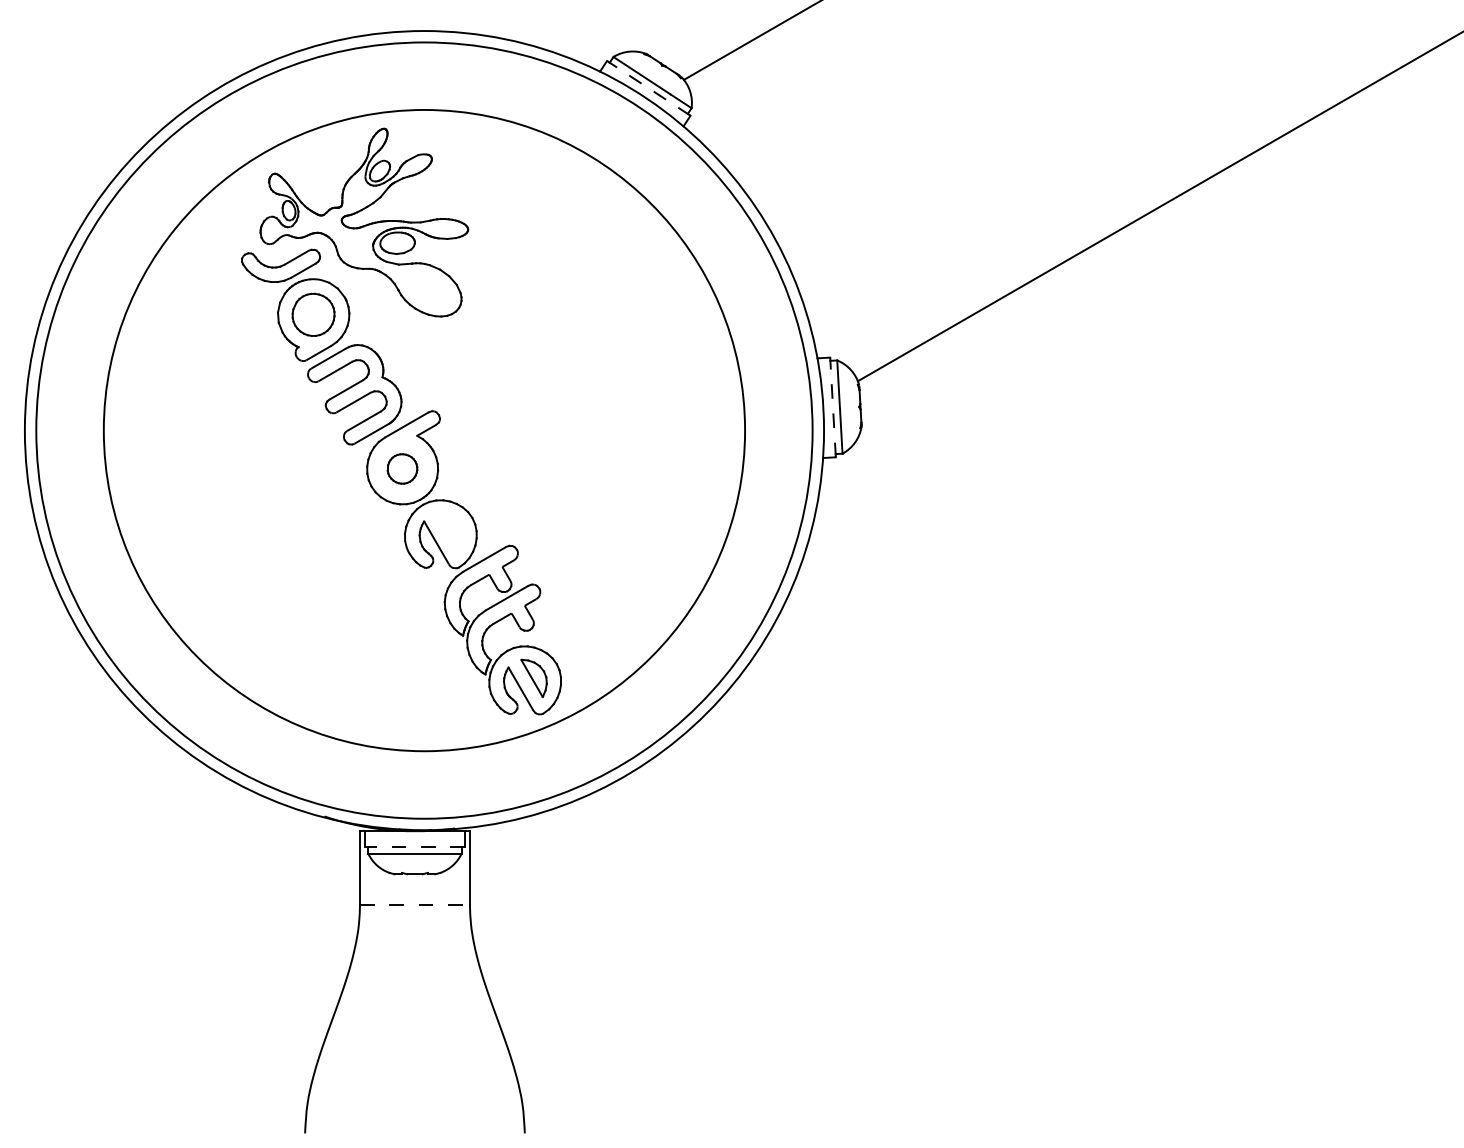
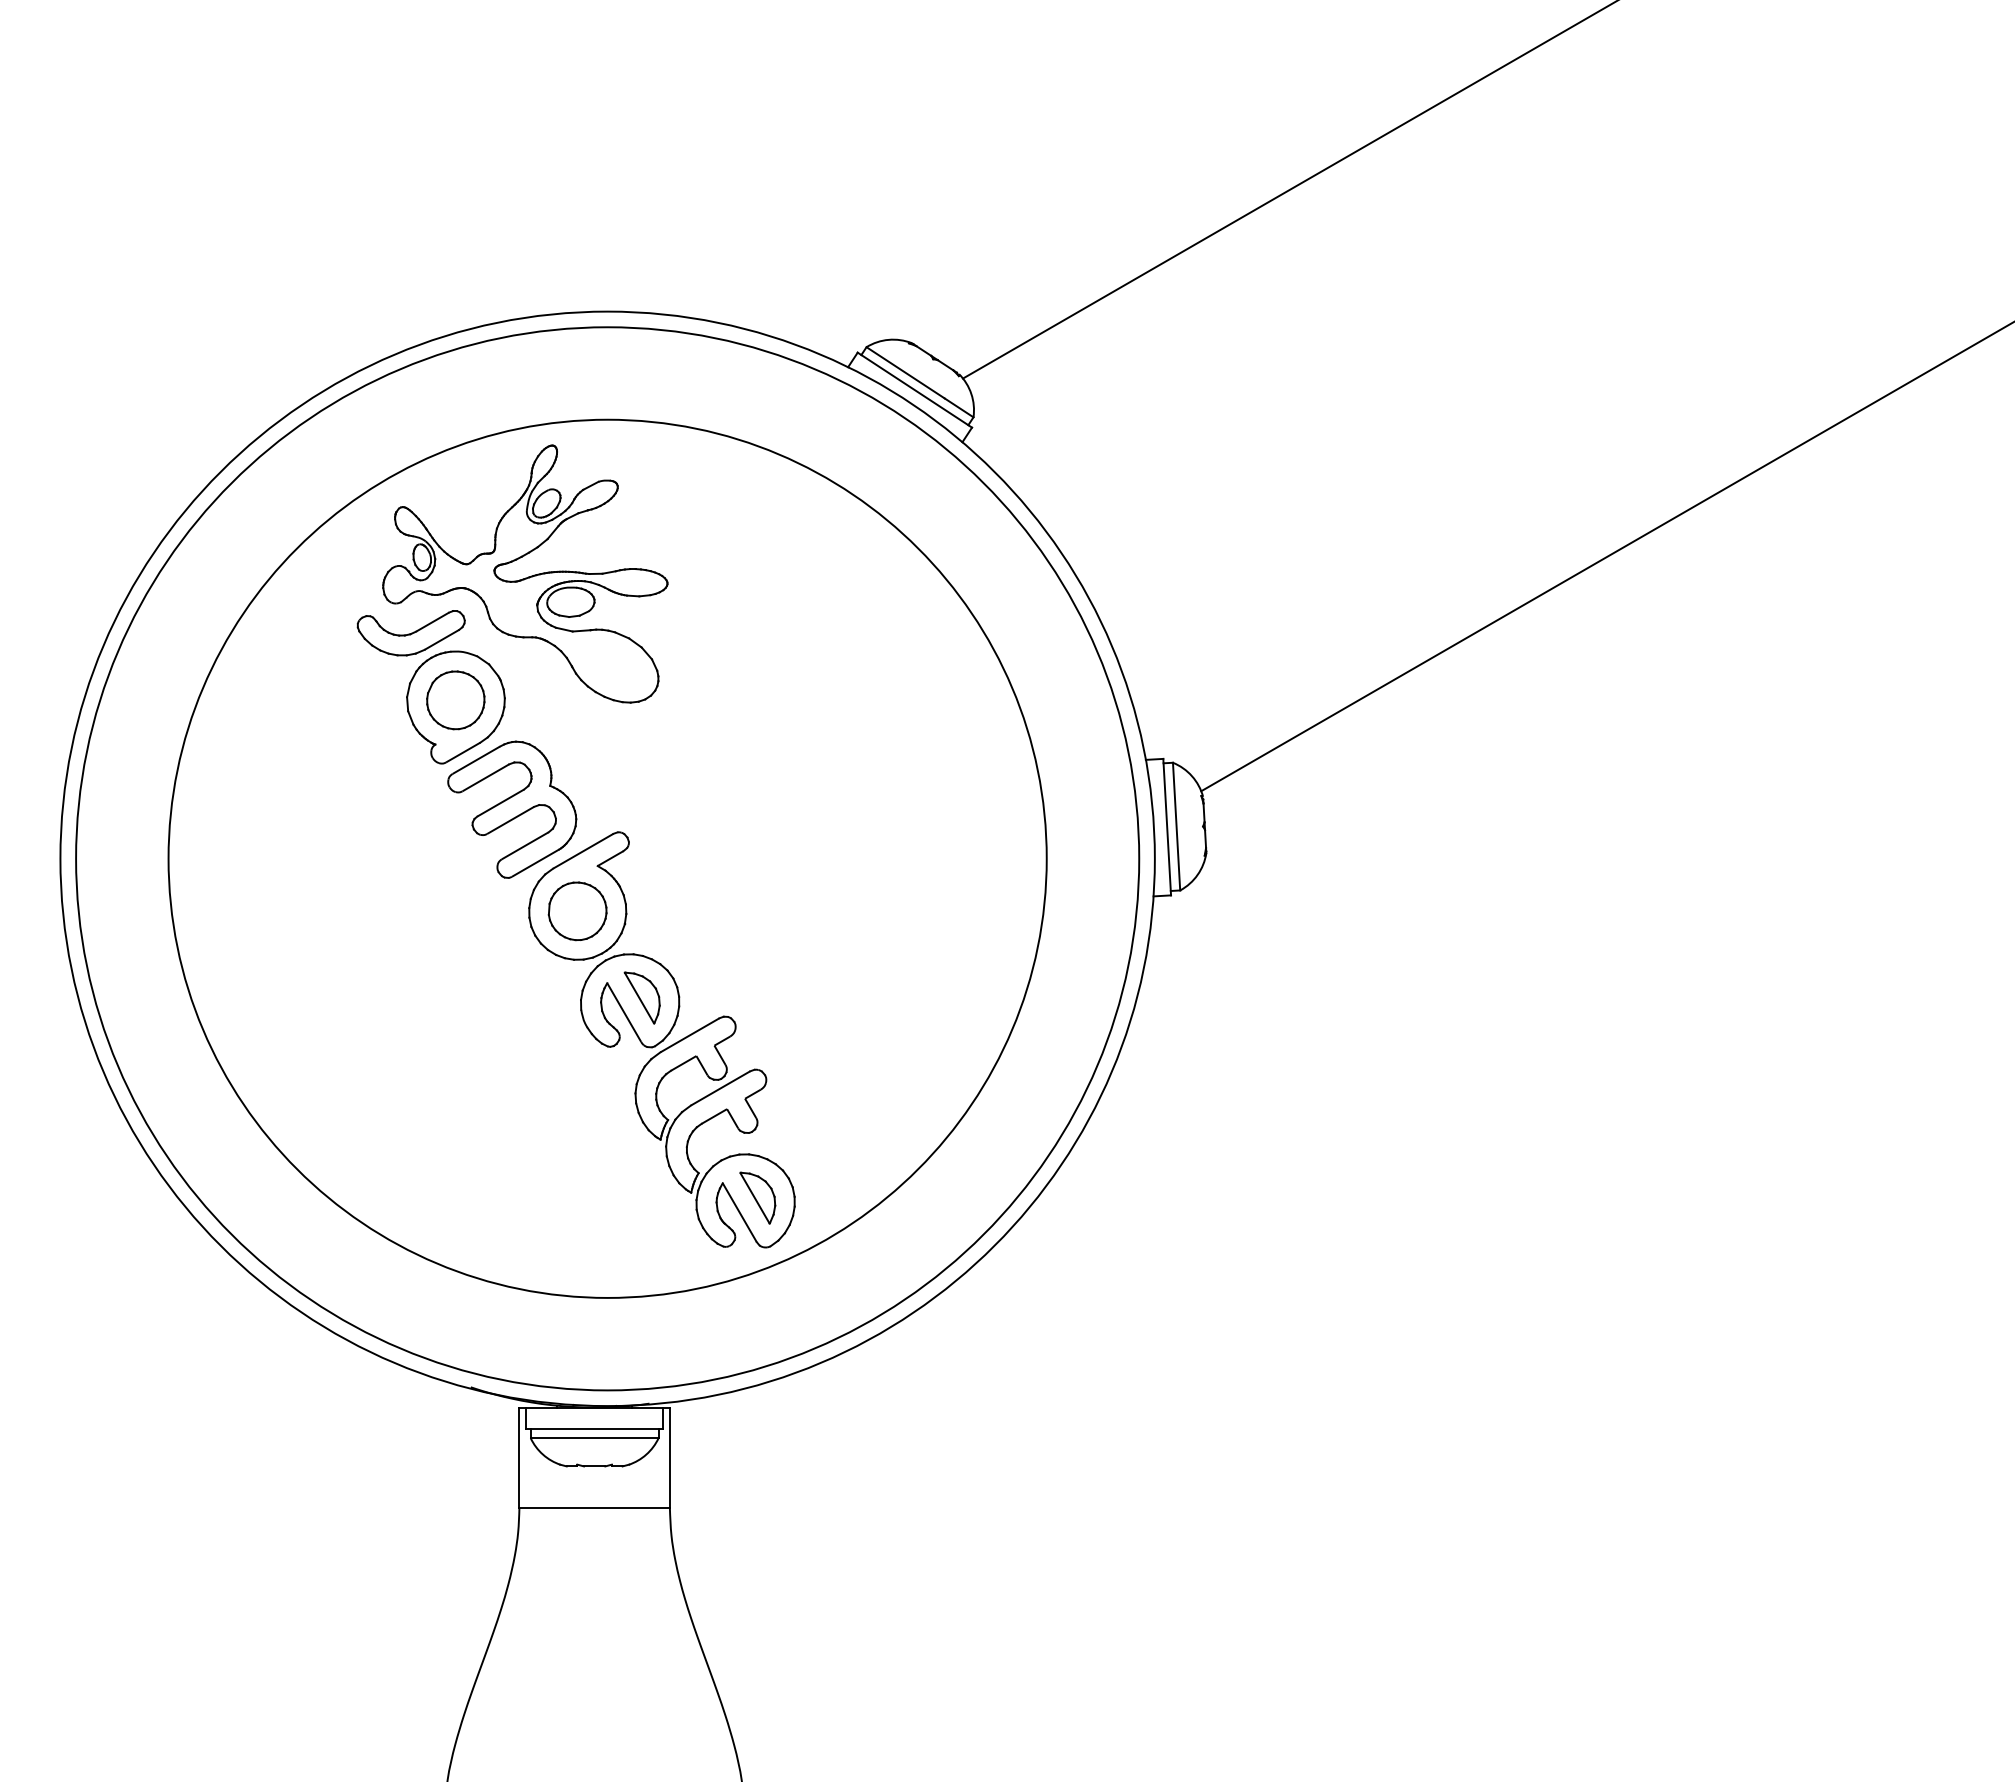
line: (648, 87) -> (914, 389), dashed -> solid
line: (833, 406) -> (1167, 826), dashed -> solid
part: (402, 469) -> (577, 911), size x1.43
part: (449, 531) -> (641, 997), added
line: (414, 846) -> (594, 1428), dashed -> solid
line: (415, 904) -> (595, 1507), dashed -> solid

